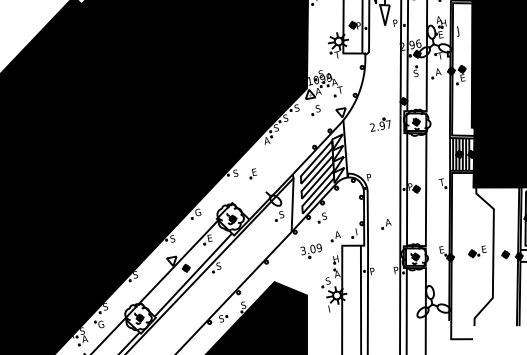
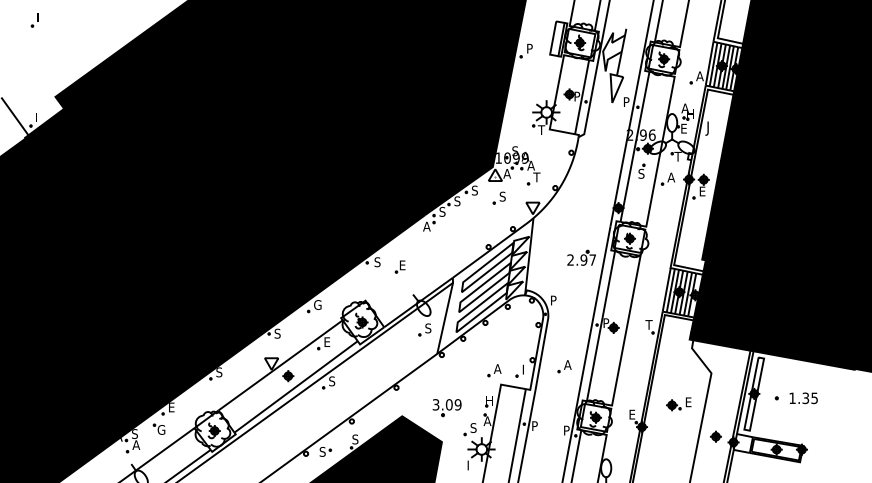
part: (380, 124) -> (581, 257), moved
part: (321, 217) -> (480, 342), removed
part: (311, 252) -> (446, 408), moved
part: (477, 252) -> (678, 404), moved
text: (105, 306) -> (171, 407), S -> E

